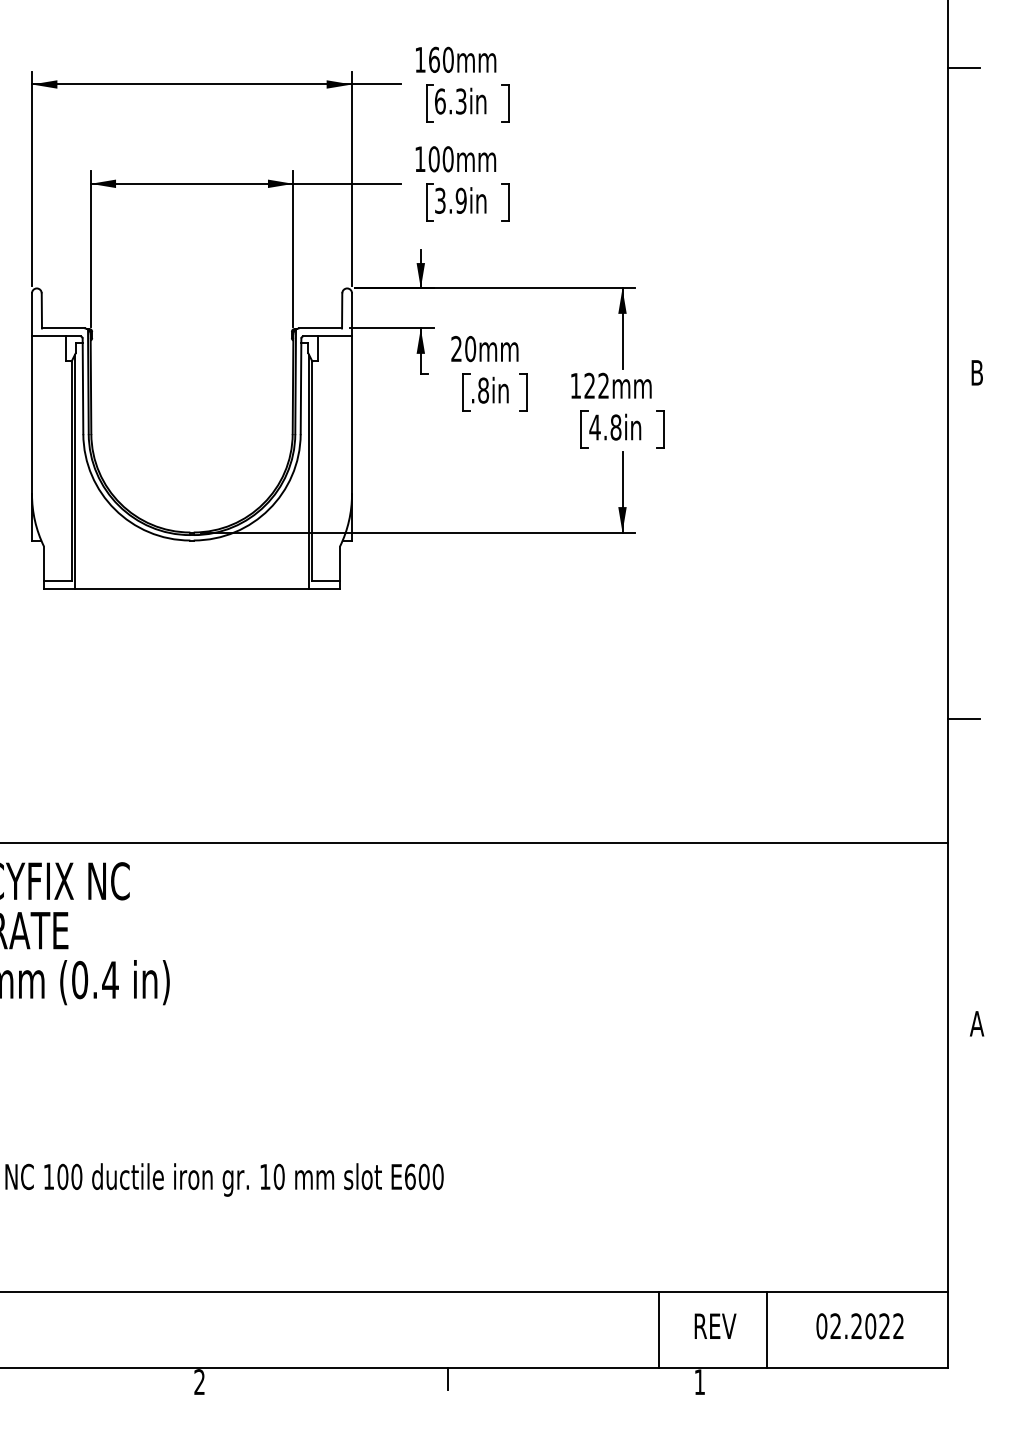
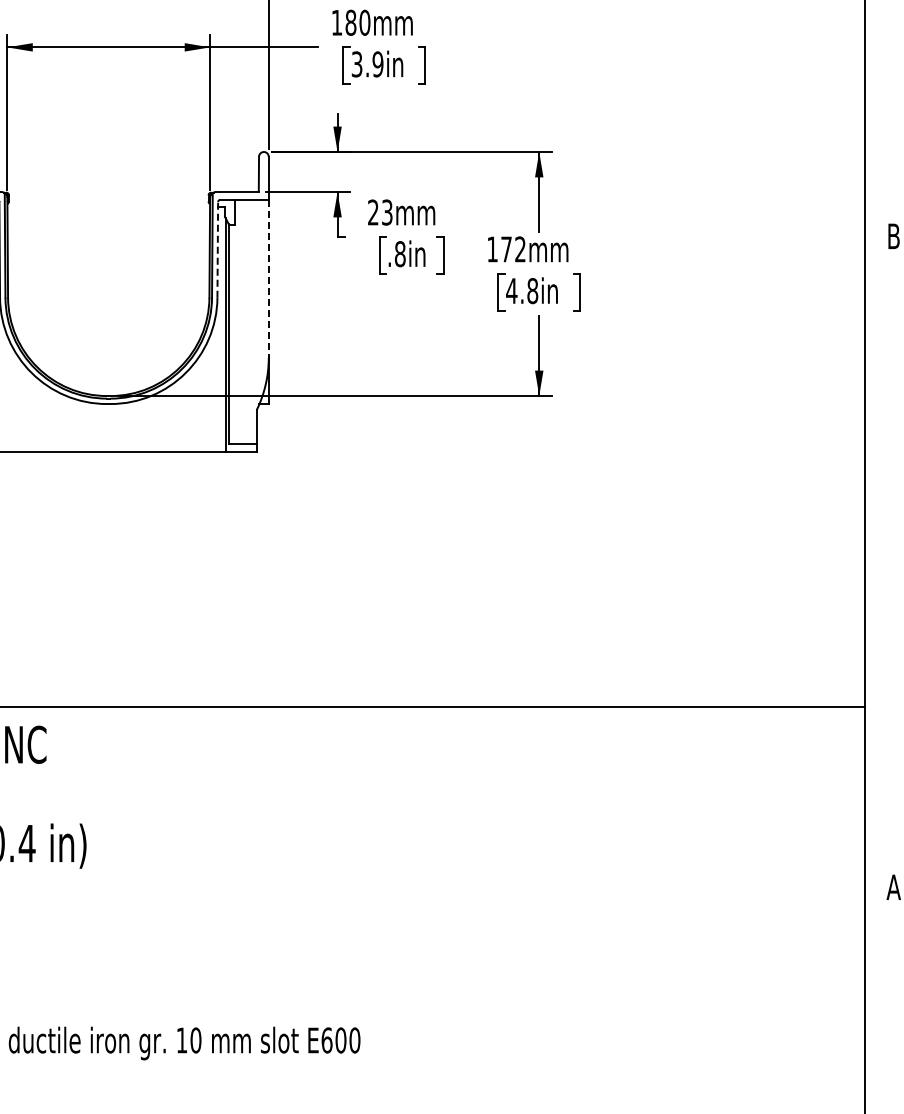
text: (433, 159) -> (350, 23), 100mm -> 180mm
text: (470, 349) -> (387, 213), 20mm -> 23mm
text: (589, 385) -> (506, 249), 122mm -> 172mm
line: (301, 386) -> (218, 250), solid -> dashed
line: (352, 415) -> (269, 279), solid -> dashed
line: (964, 718) -> (881, 582), removed

